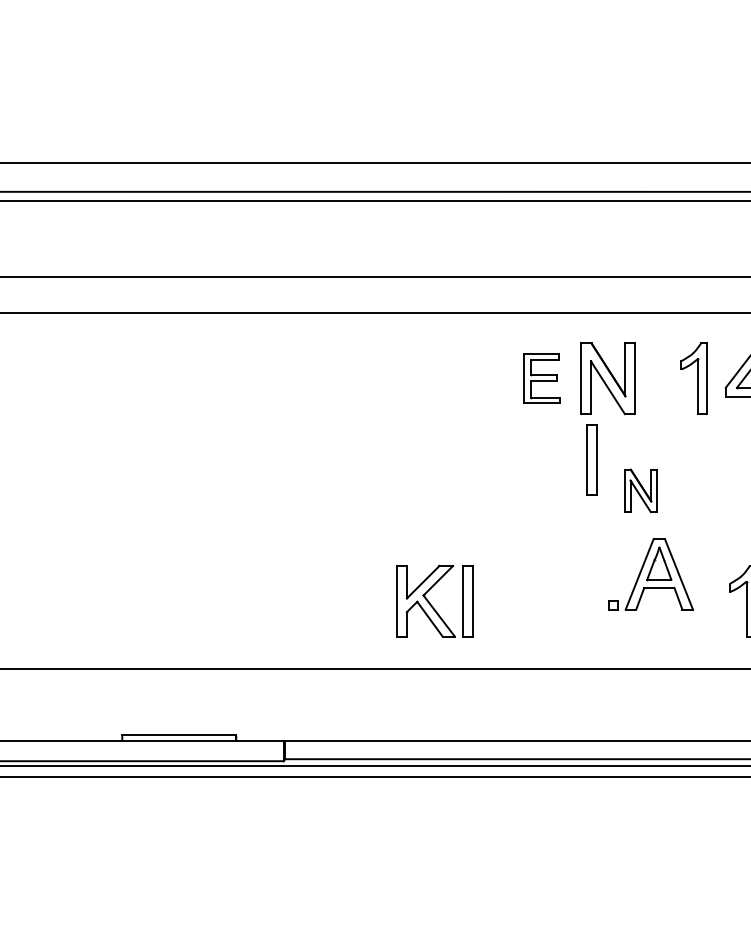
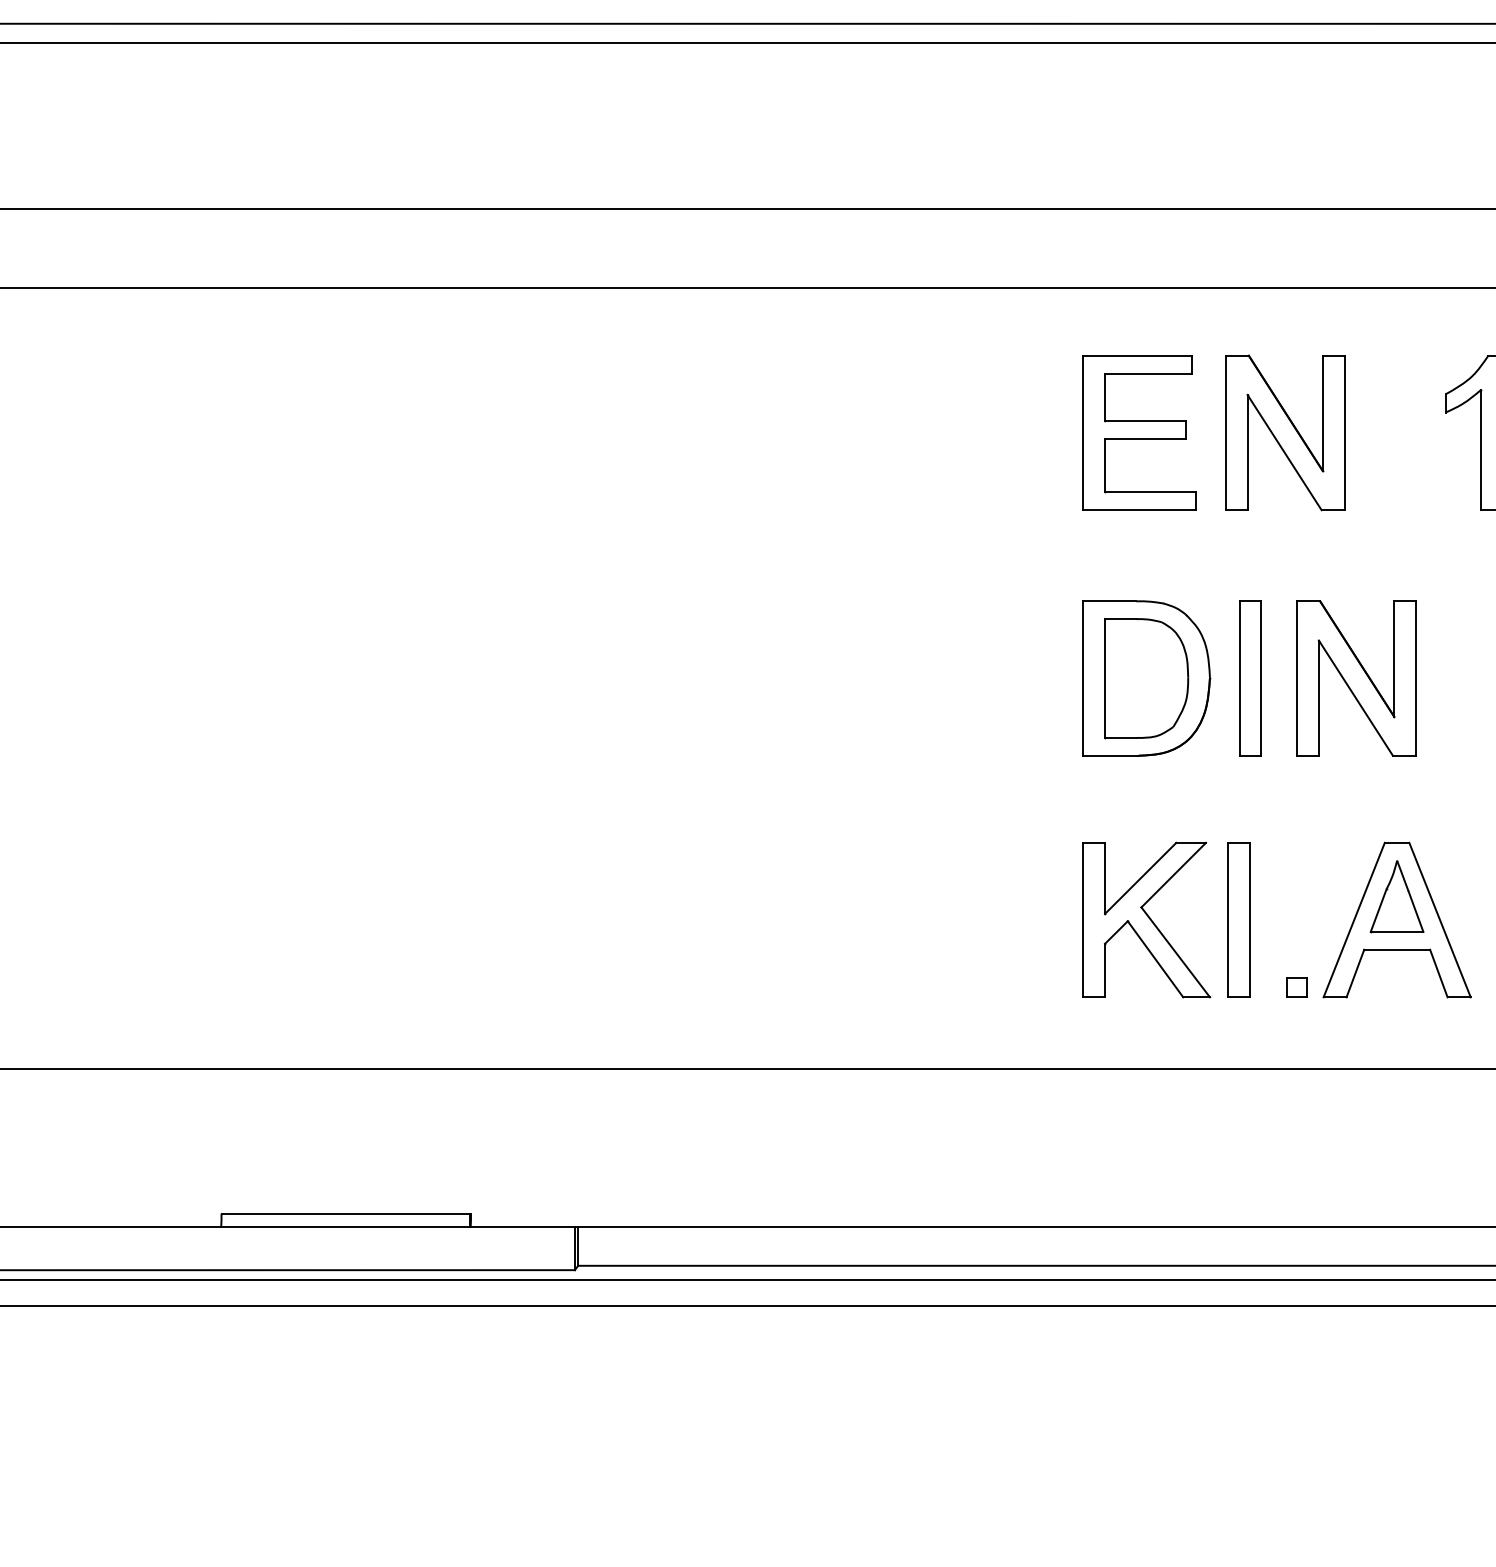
part: (541, 378) -> (1139, 432), size x1.43
part: (591, 459) -> (1248, 677), moved
part: (545, 490) -> (1147, 677), added
part: (640, 490) -> (1355, 677), size x1.67
part: (650, 574) -> (1377, 920), moved
part: (434, 600) -> (1165, 918), moved

